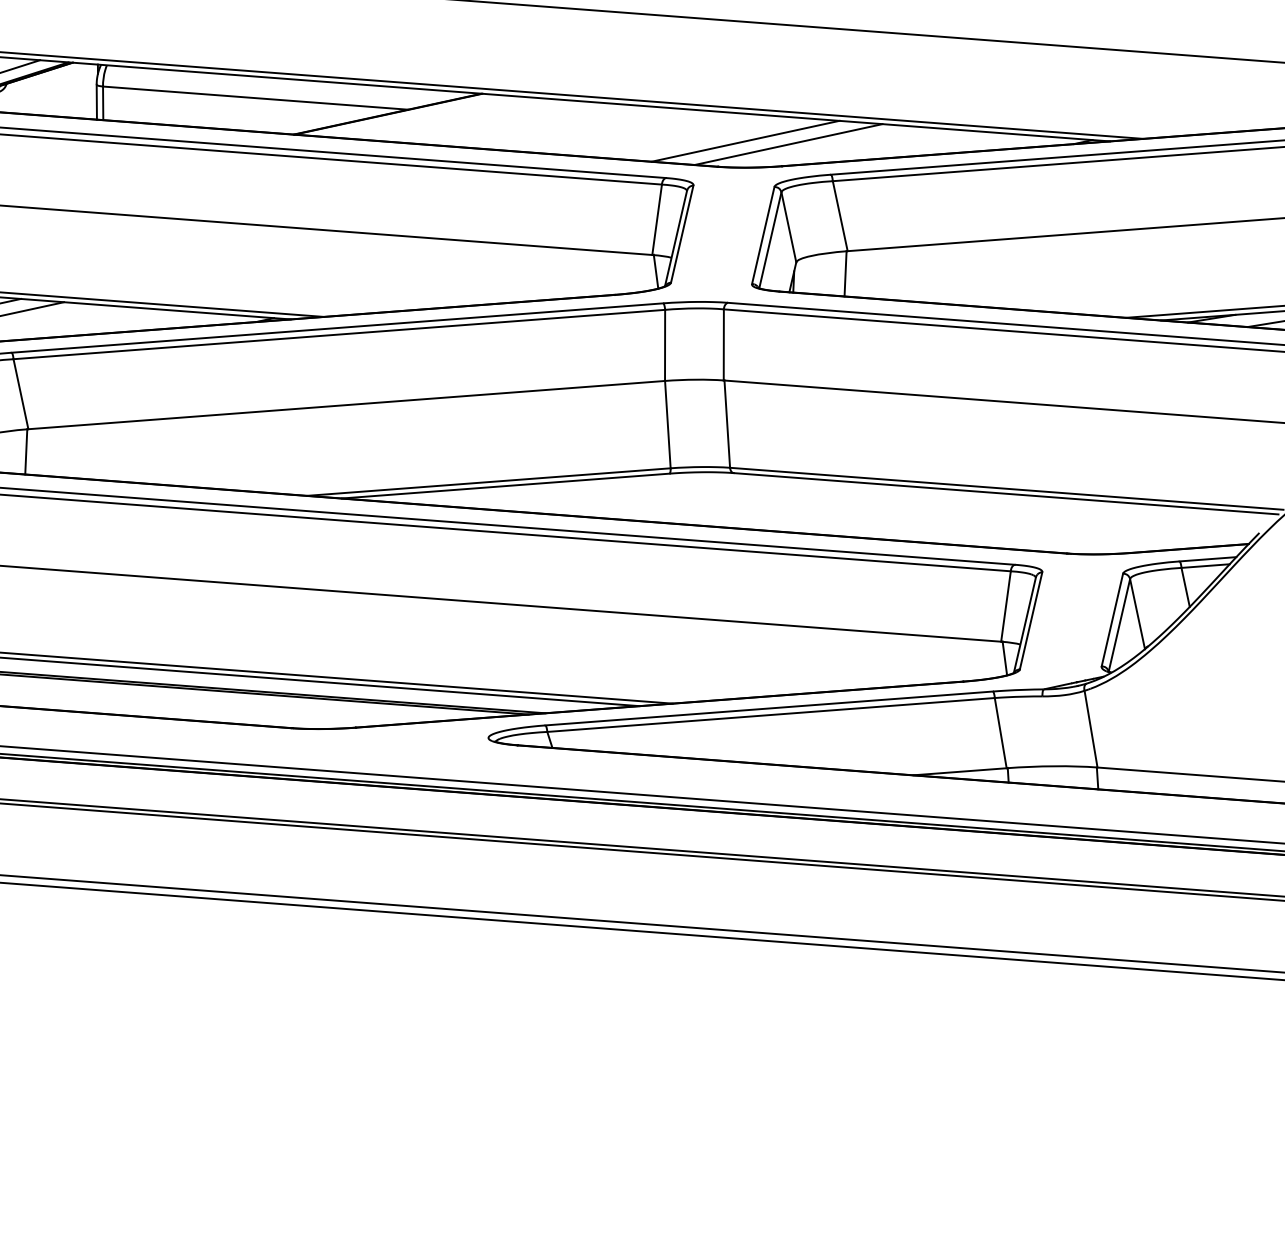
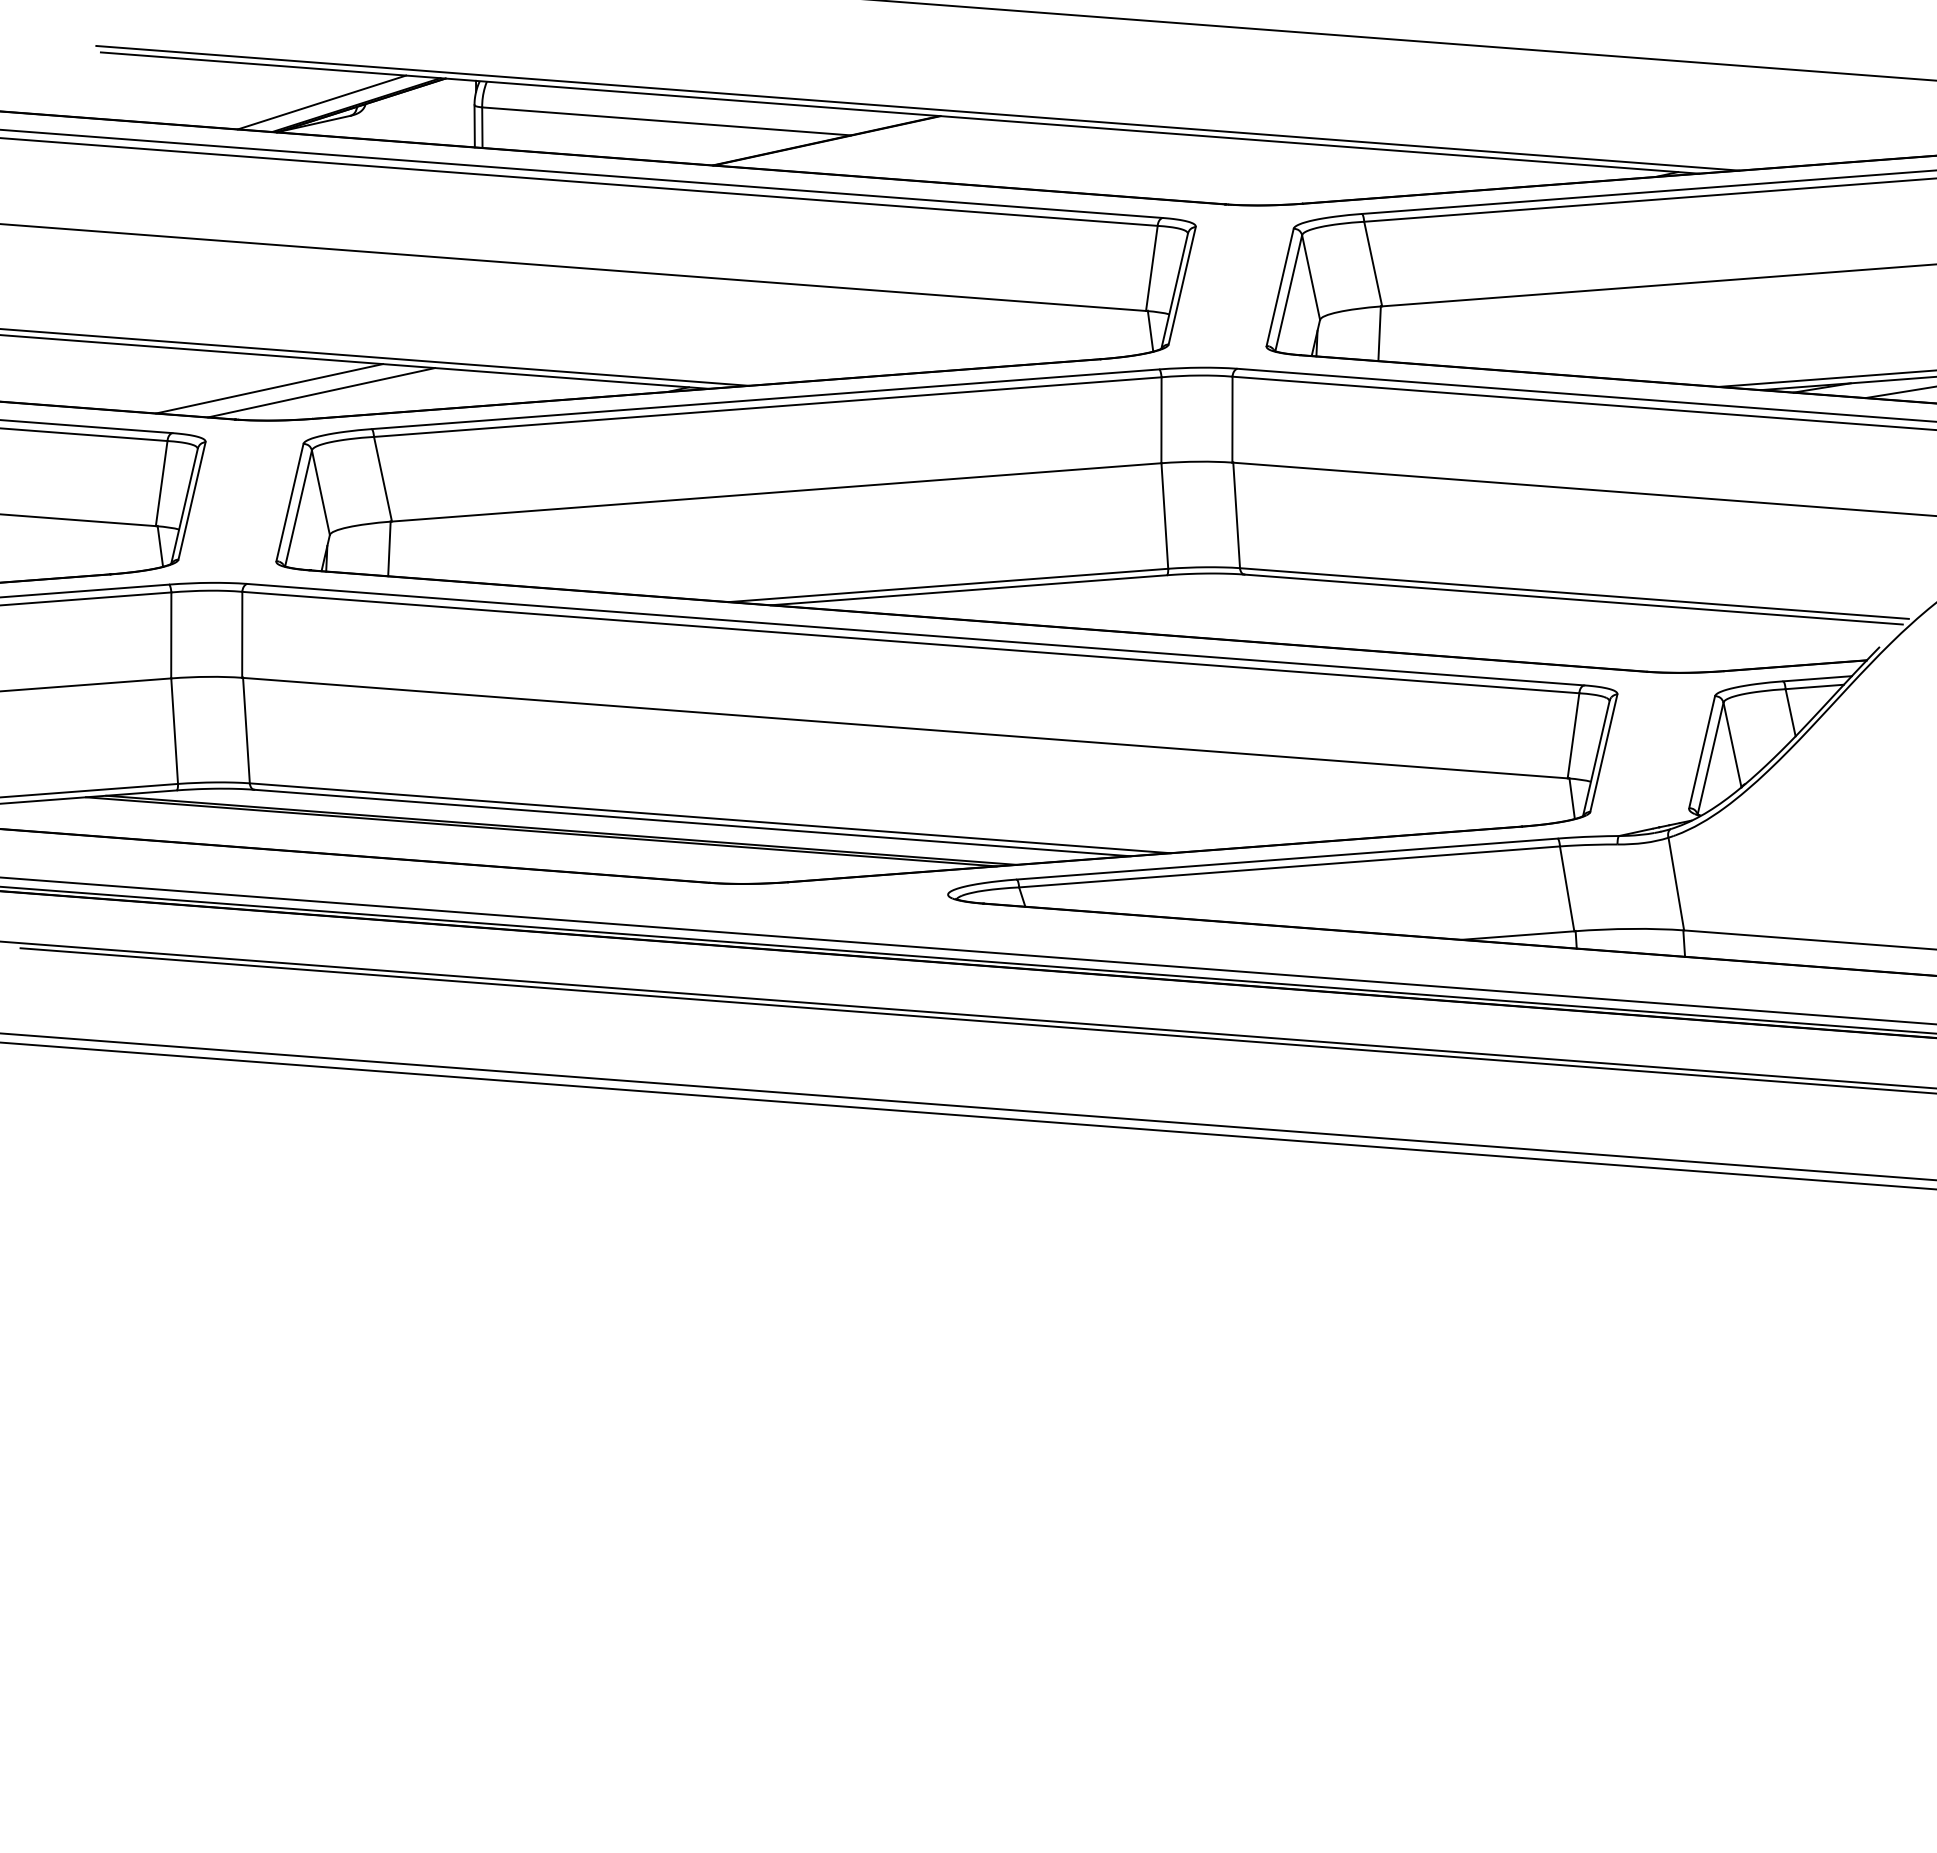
line: (745, 141) -> (1258, 173), removed
line: (788, 144) -> (1310, 177), removed

